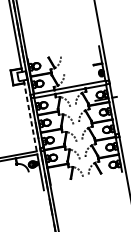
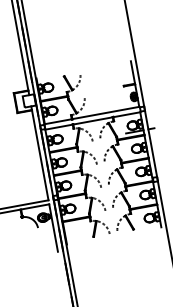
line: (29, 116) -> (39, 153), dashed -> solid

